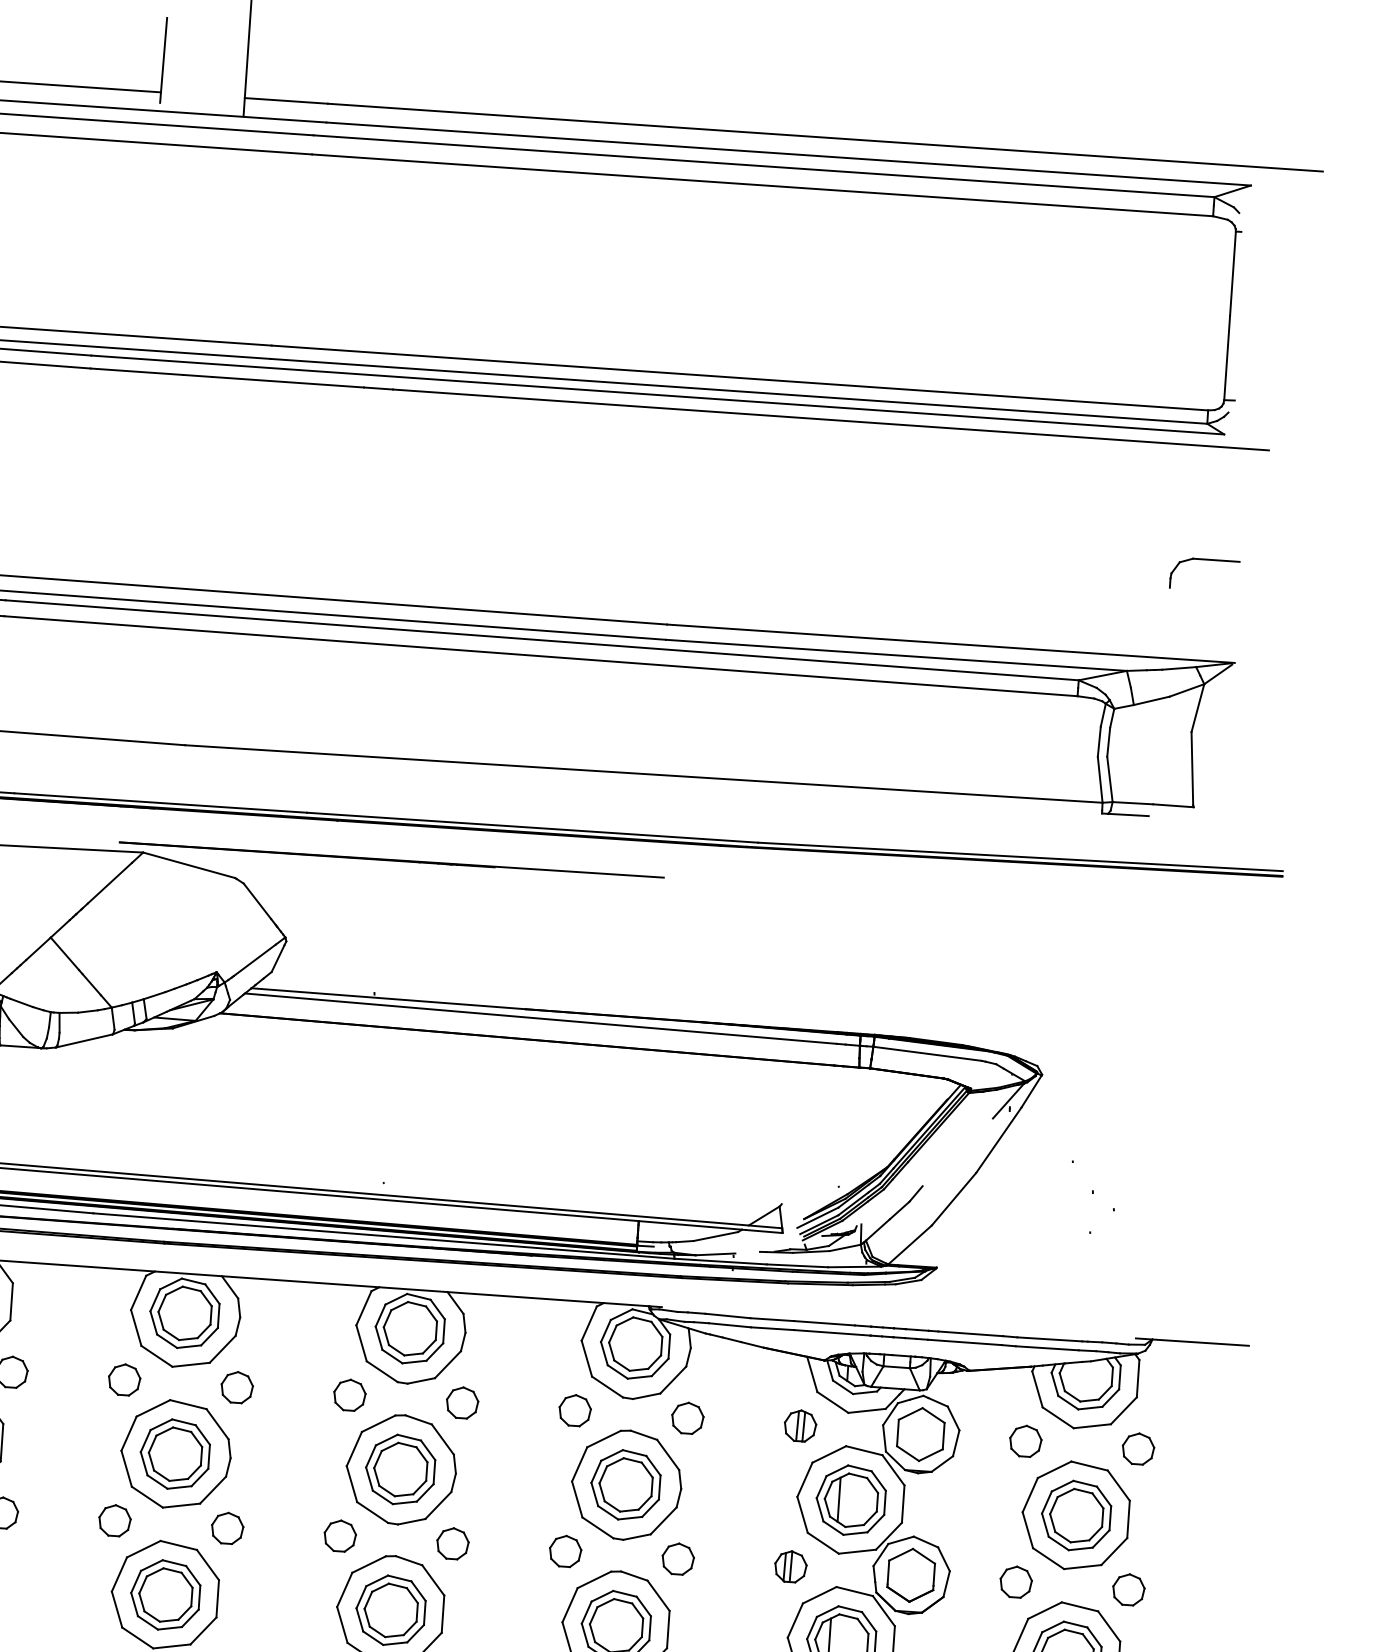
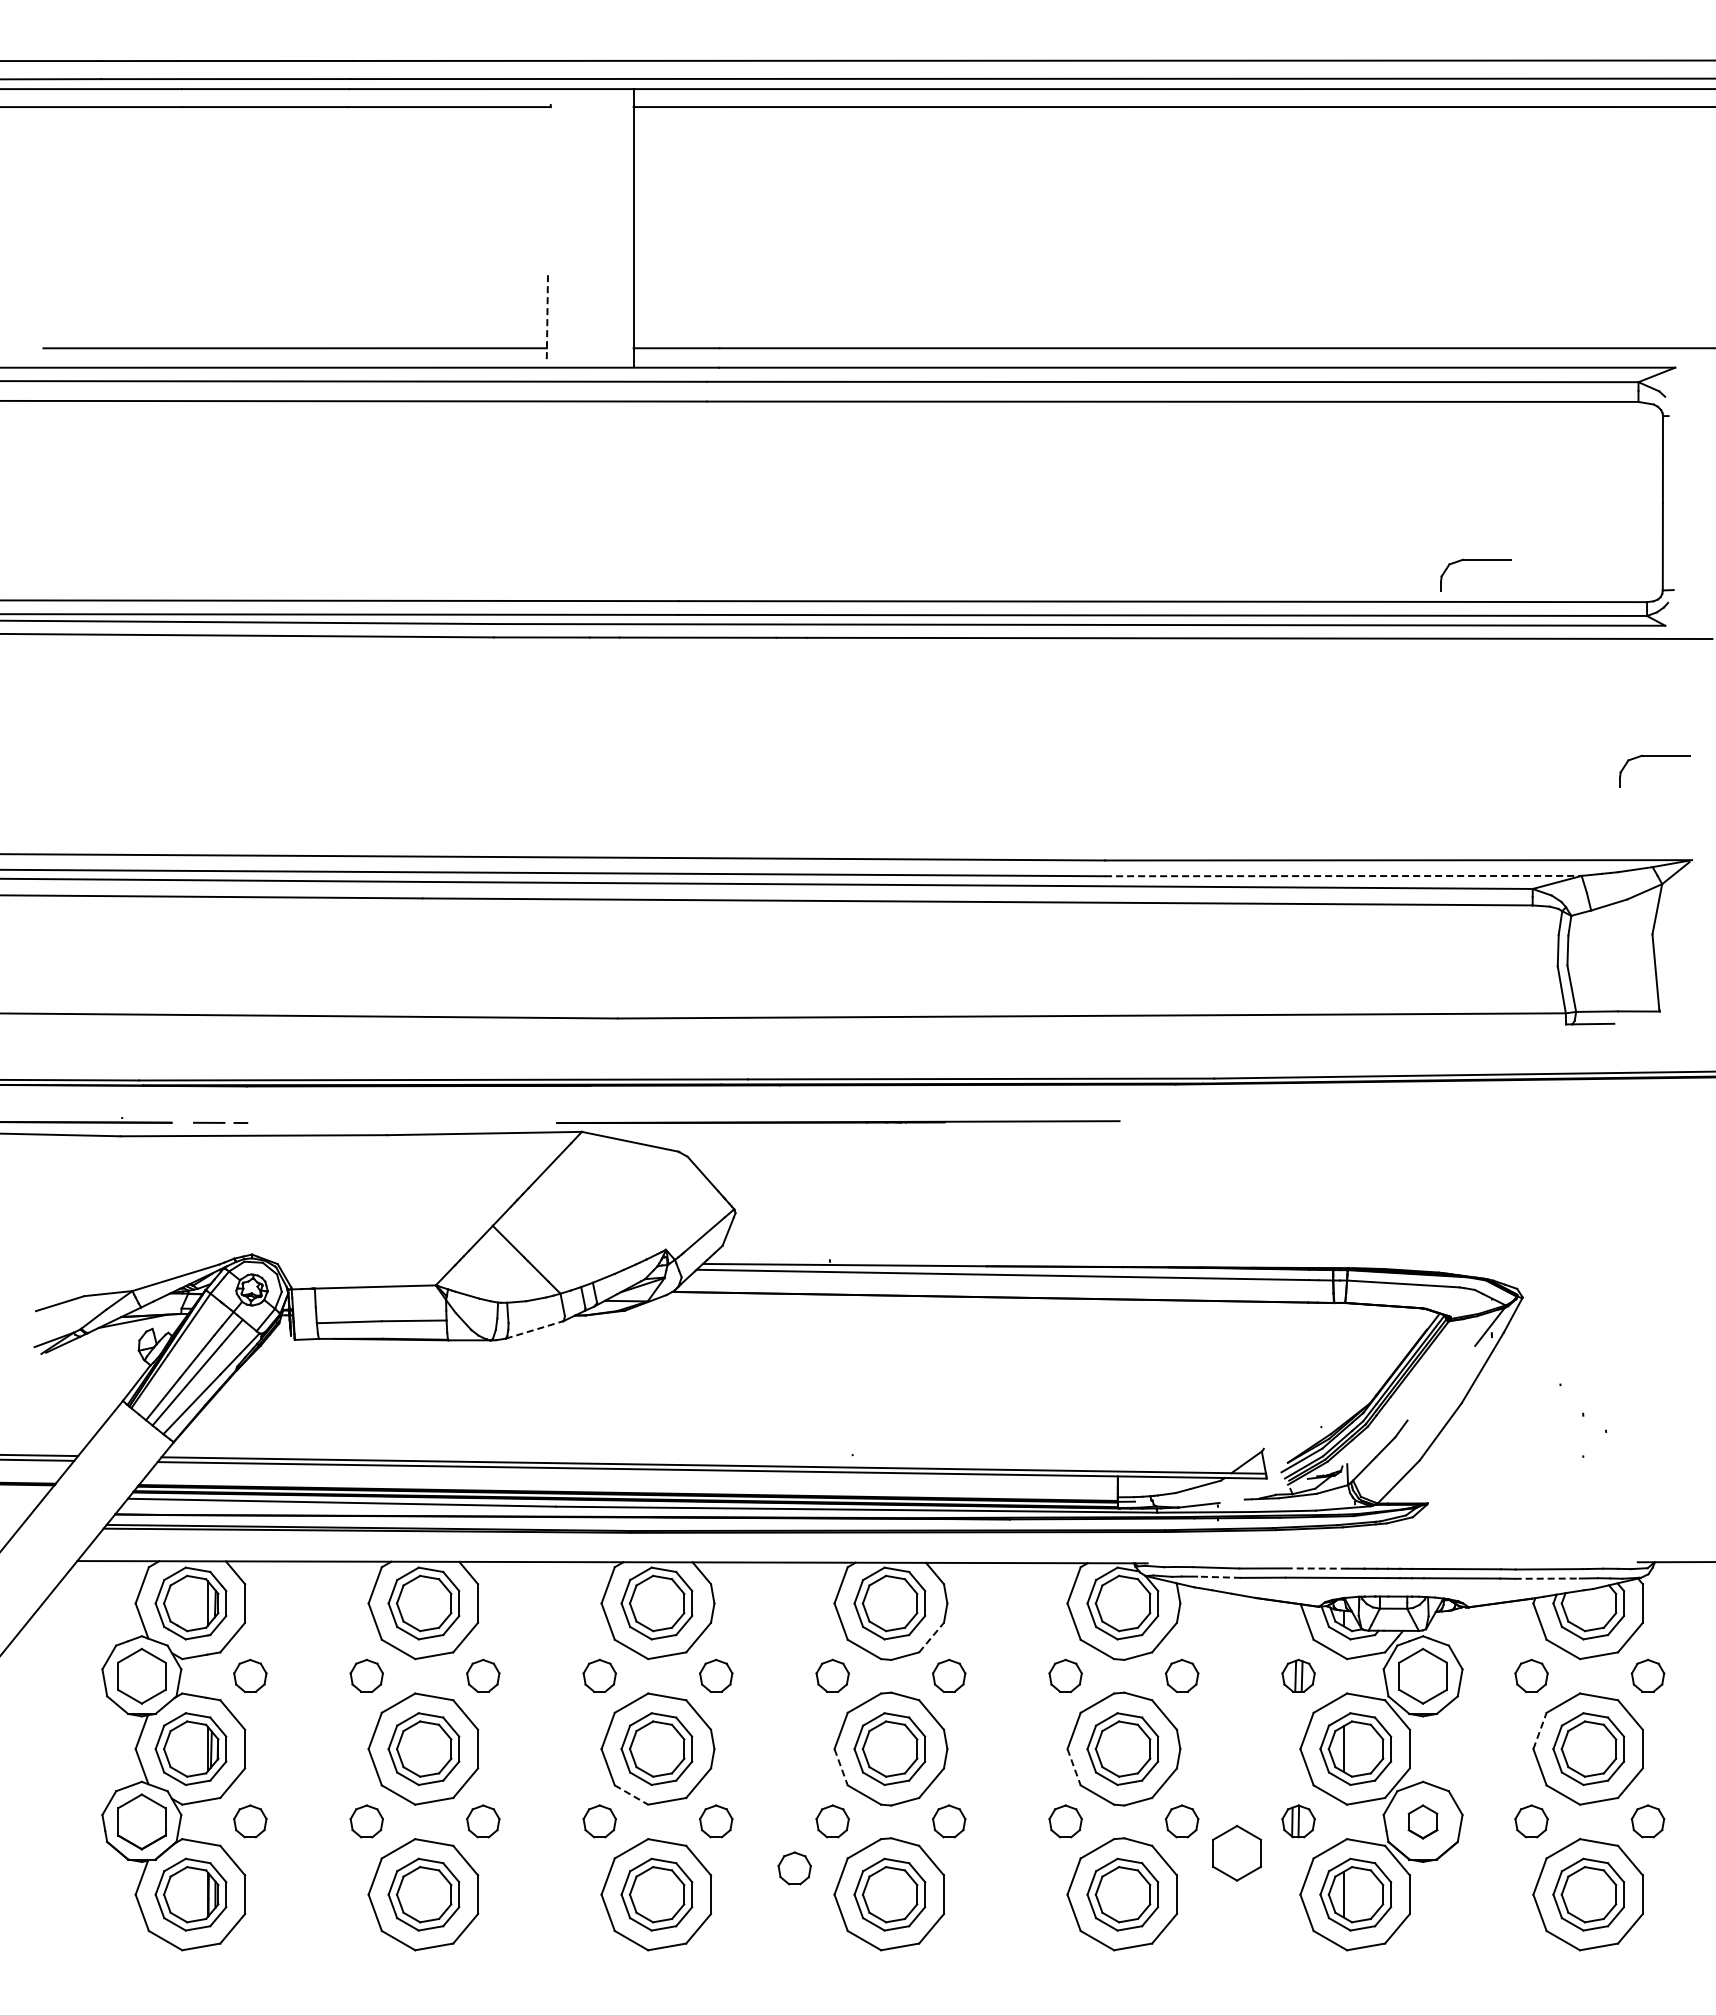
line: (163, 60) -> (547, 315), solid -> dashed
part: (1045, 358) -> (1475, 560), added
line: (896, 655) -> (1343, 876), solid -> dashed
line: (85, 1040) -> (535, 1329), solid -> dashed
line: (823, 1323) -> (1315, 1568), solid -> dashed
line: (730, 1325) -> (1219, 1577), solid -> dashed
line: (1047, 1348) -> (1547, 1578), solid -> dashed
line: (447, 1364) -> (931, 1637), solid -> dashed
line: (352, 1484) -> (841, 1767), solid -> dashed
line: (1030, 1494) -> (1540, 1730), solid -> dashed
line: (147, 1497) -> (631, 1795), solid -> dashed
line: (577, 1499) -> (1074, 1767), solid -> dashed
part: (910, 1574) -> (1422, 1821), size x0.6
part: (300, 1578) -> (794, 1868), added
part: (728, 1592) -> (1236, 1852), added

